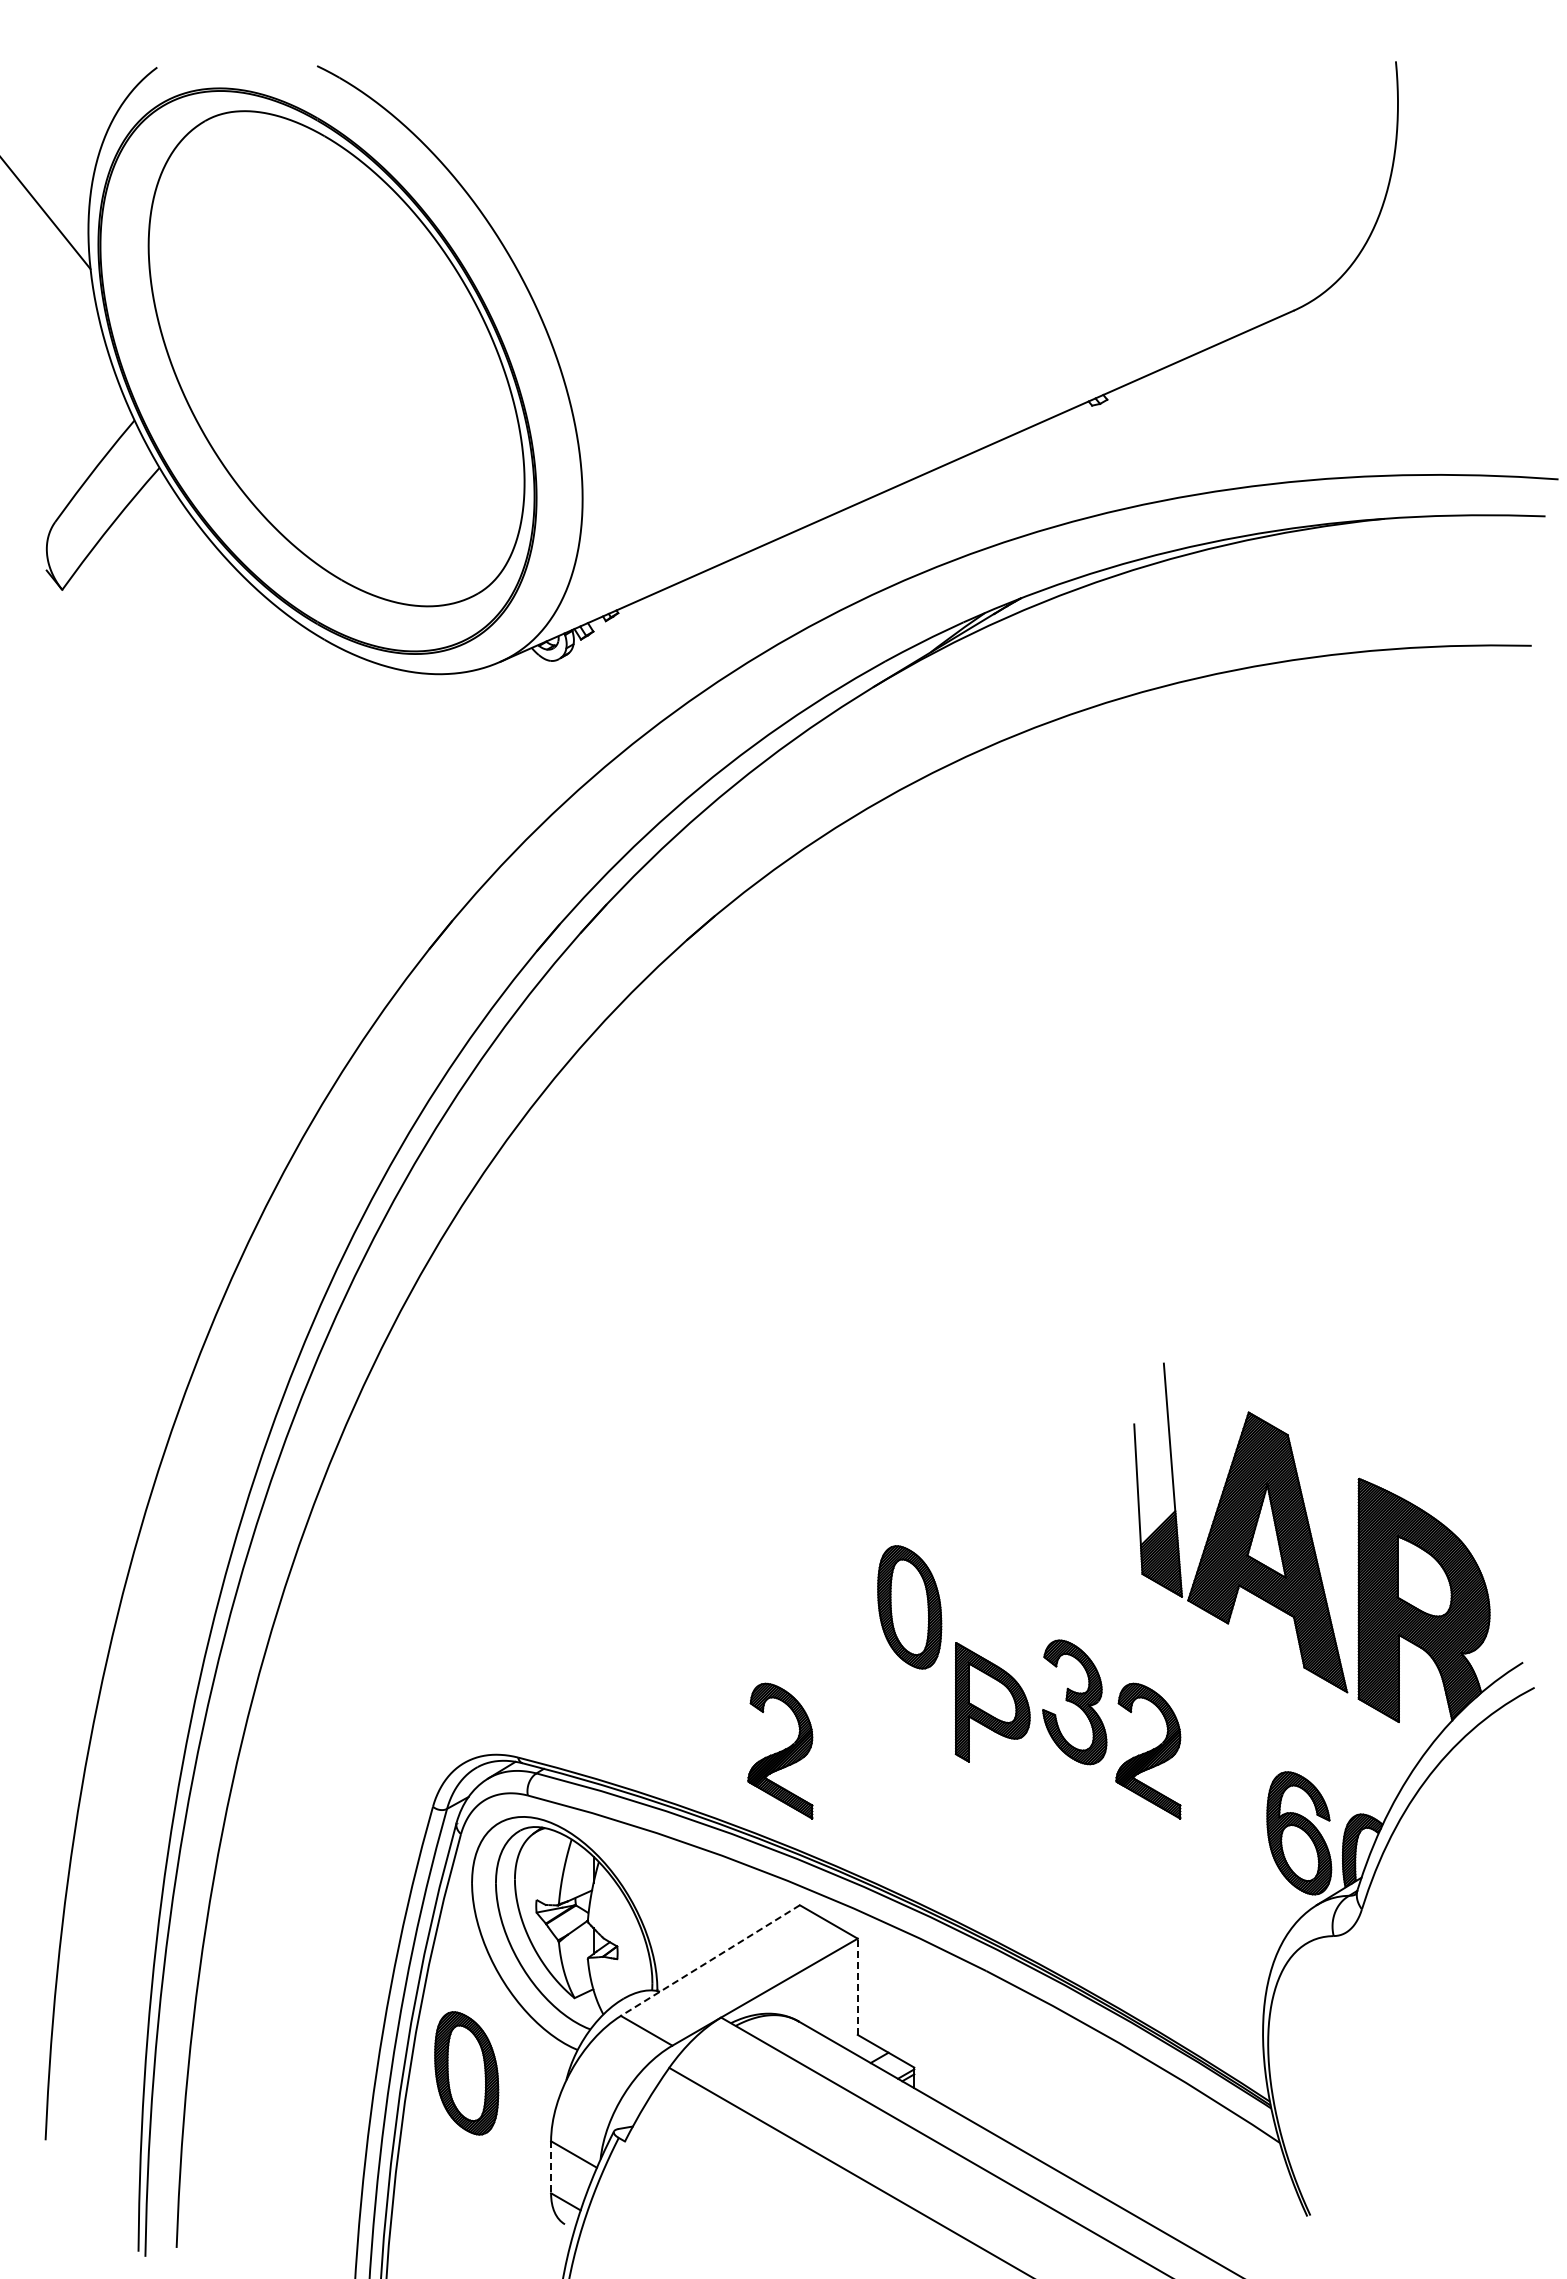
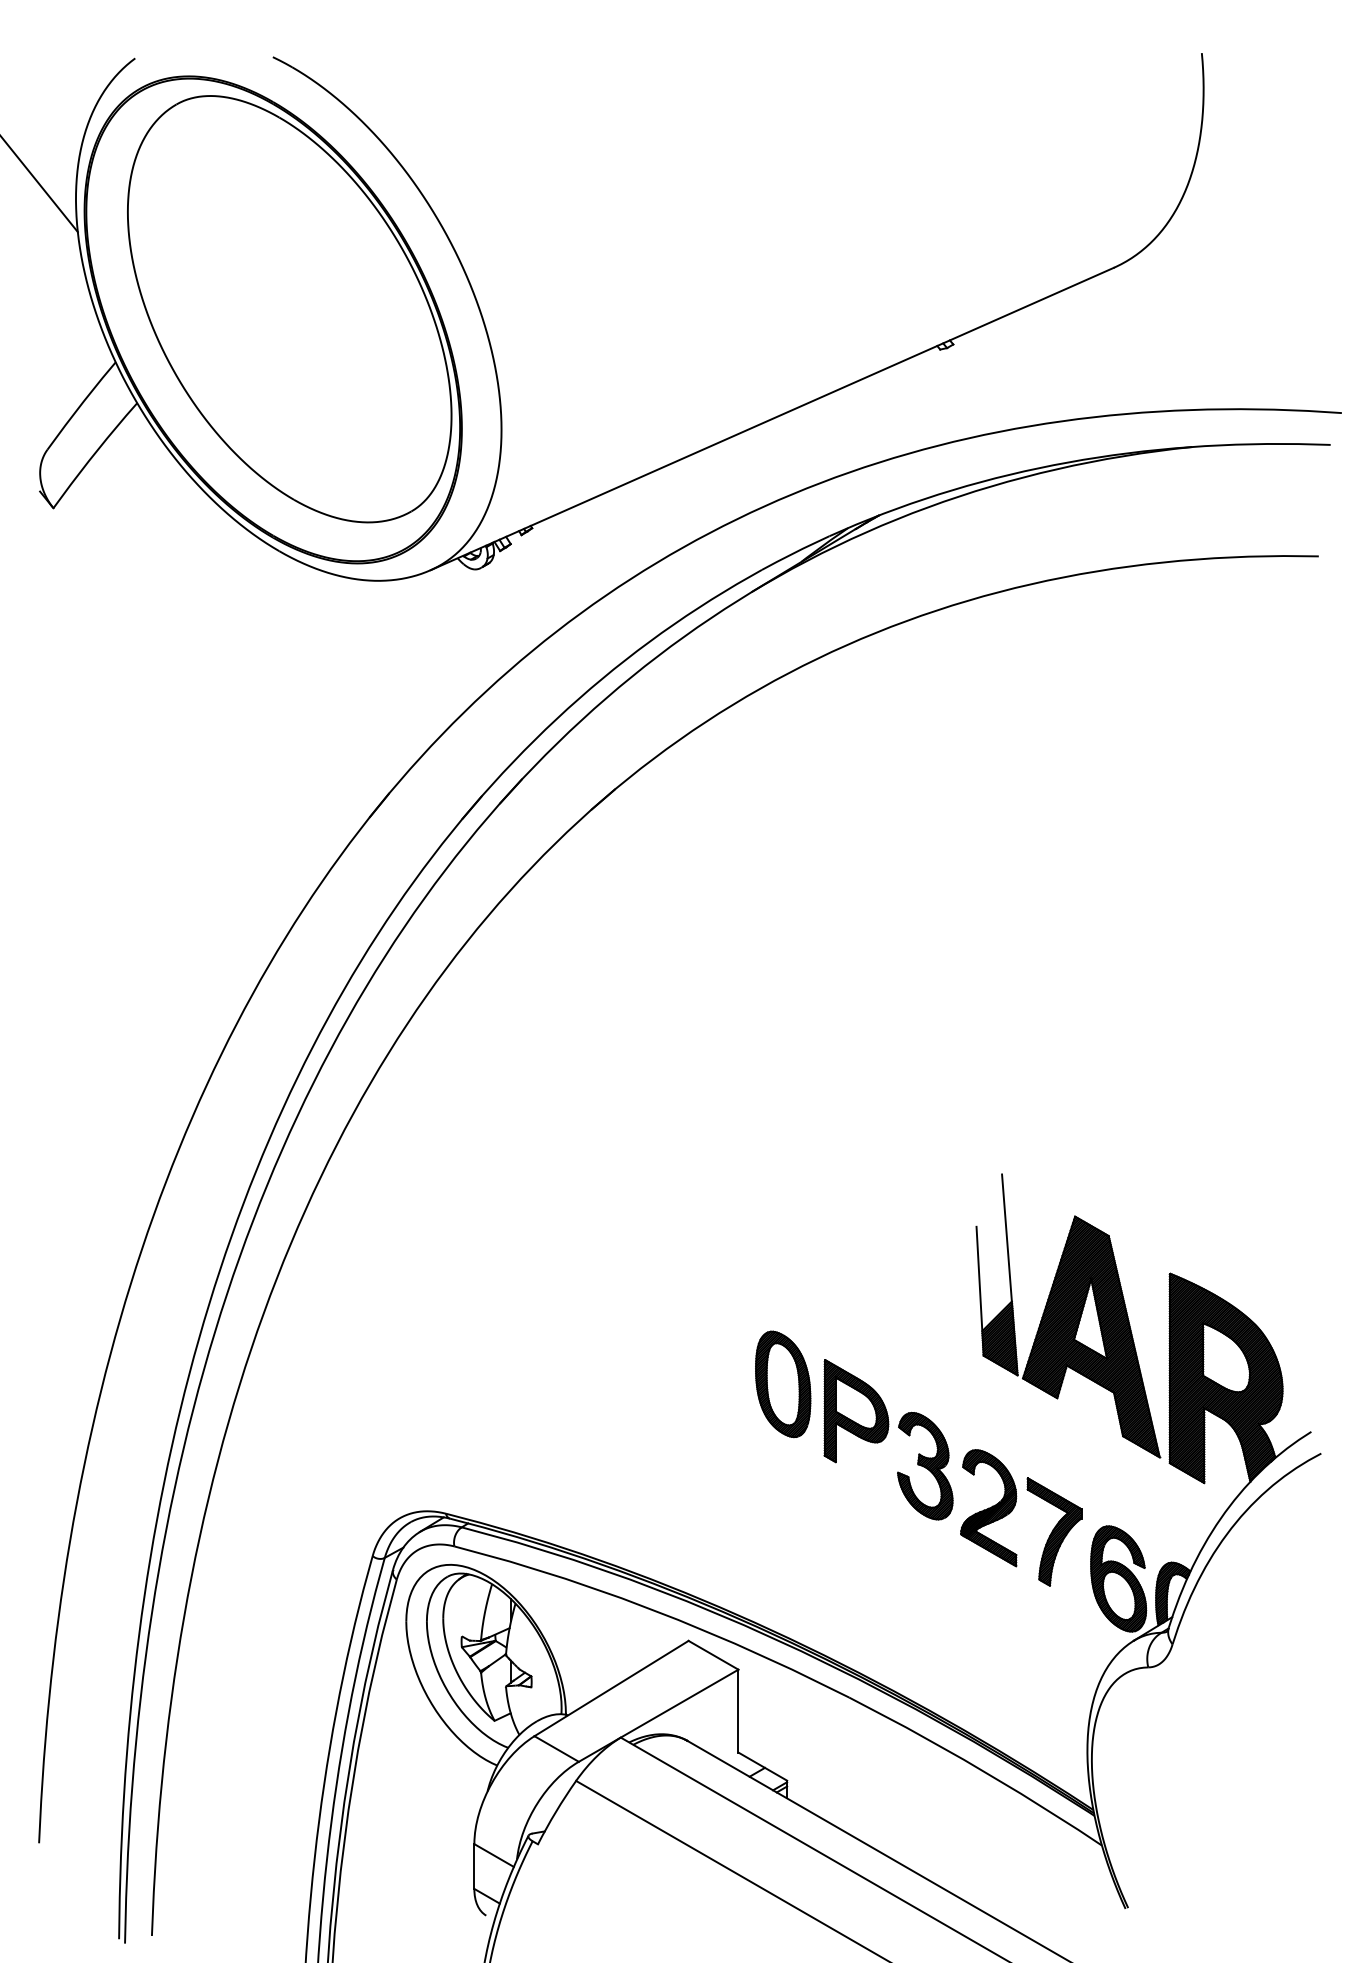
part: (992, 1702) -> (856, 1411), moved
part: (780, 1750) -> (671, 1507), removed
part: (1224, 1778) -> (1054, 1531), added
line: (709, 1960) -> (610, 1688), dashed -> solid
line: (857, 1986) -> (738, 1710), dashed -> solid
part: (466, 2073) -> (401, 1785), removed
line: (551, 2167) -> (474, 1866), dashed -> solid

